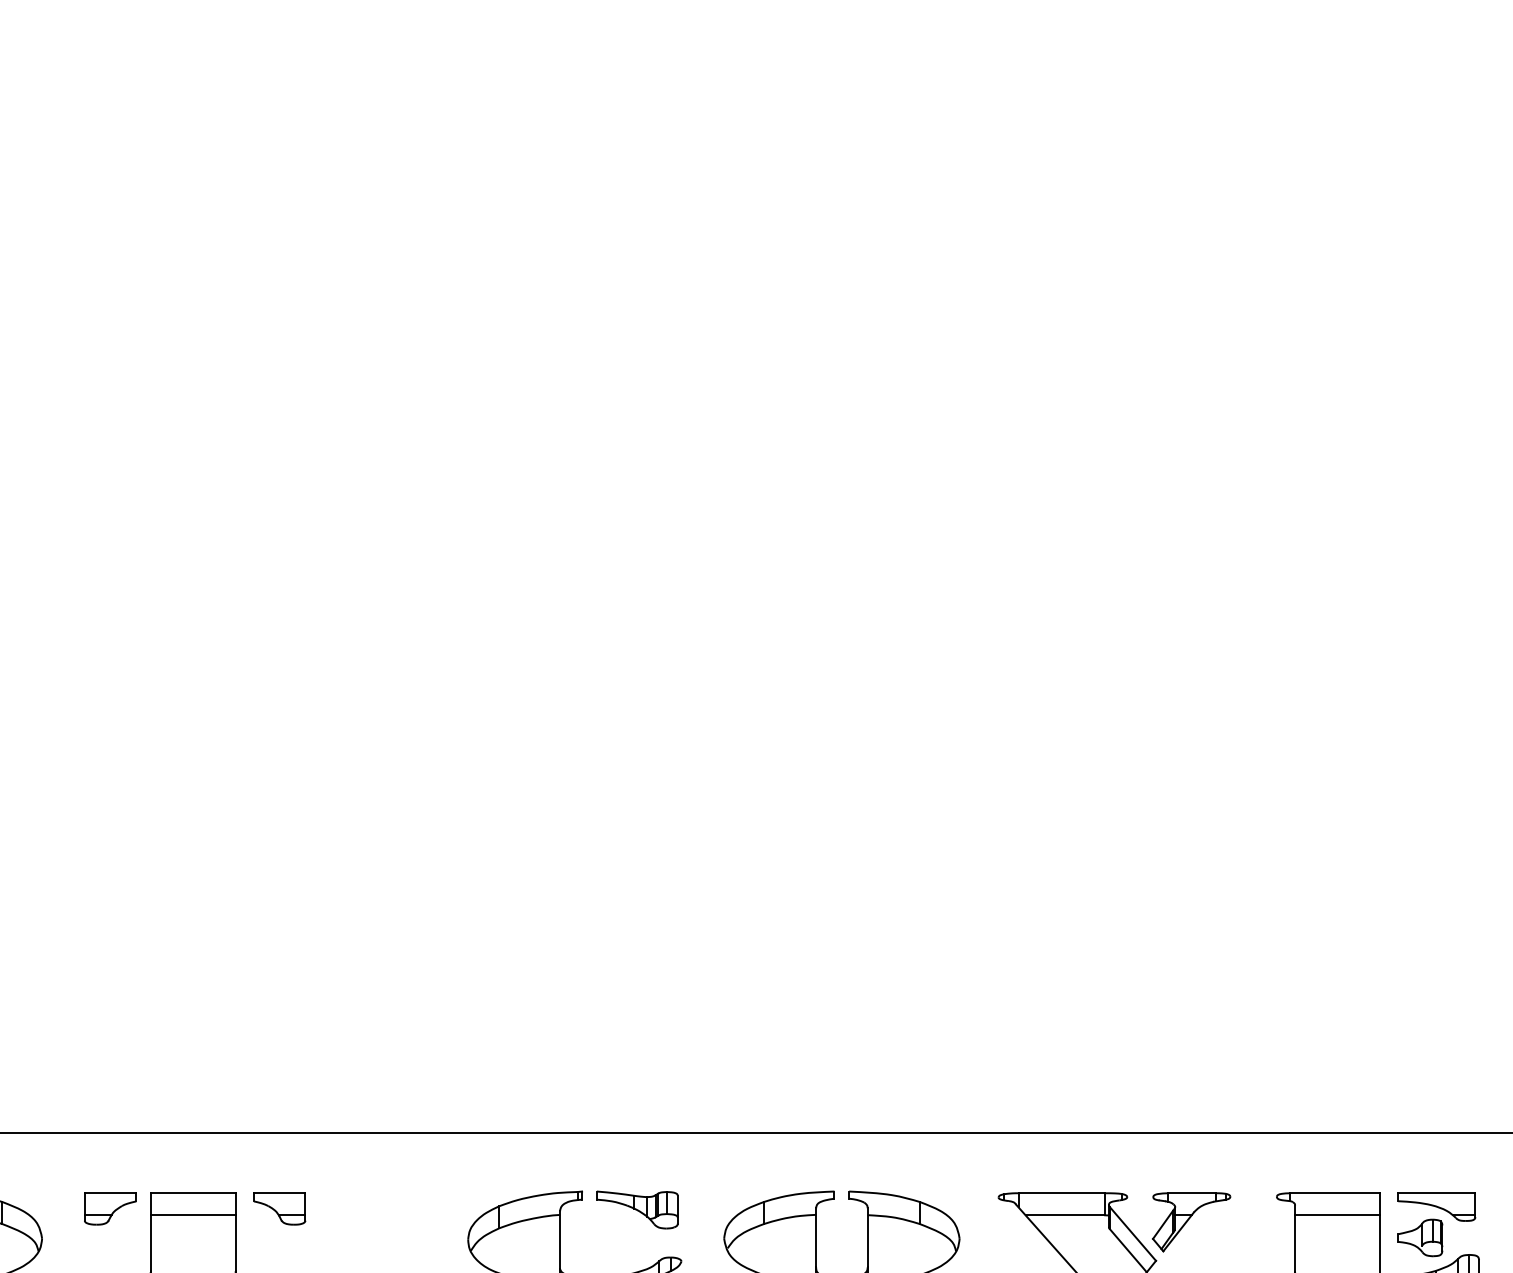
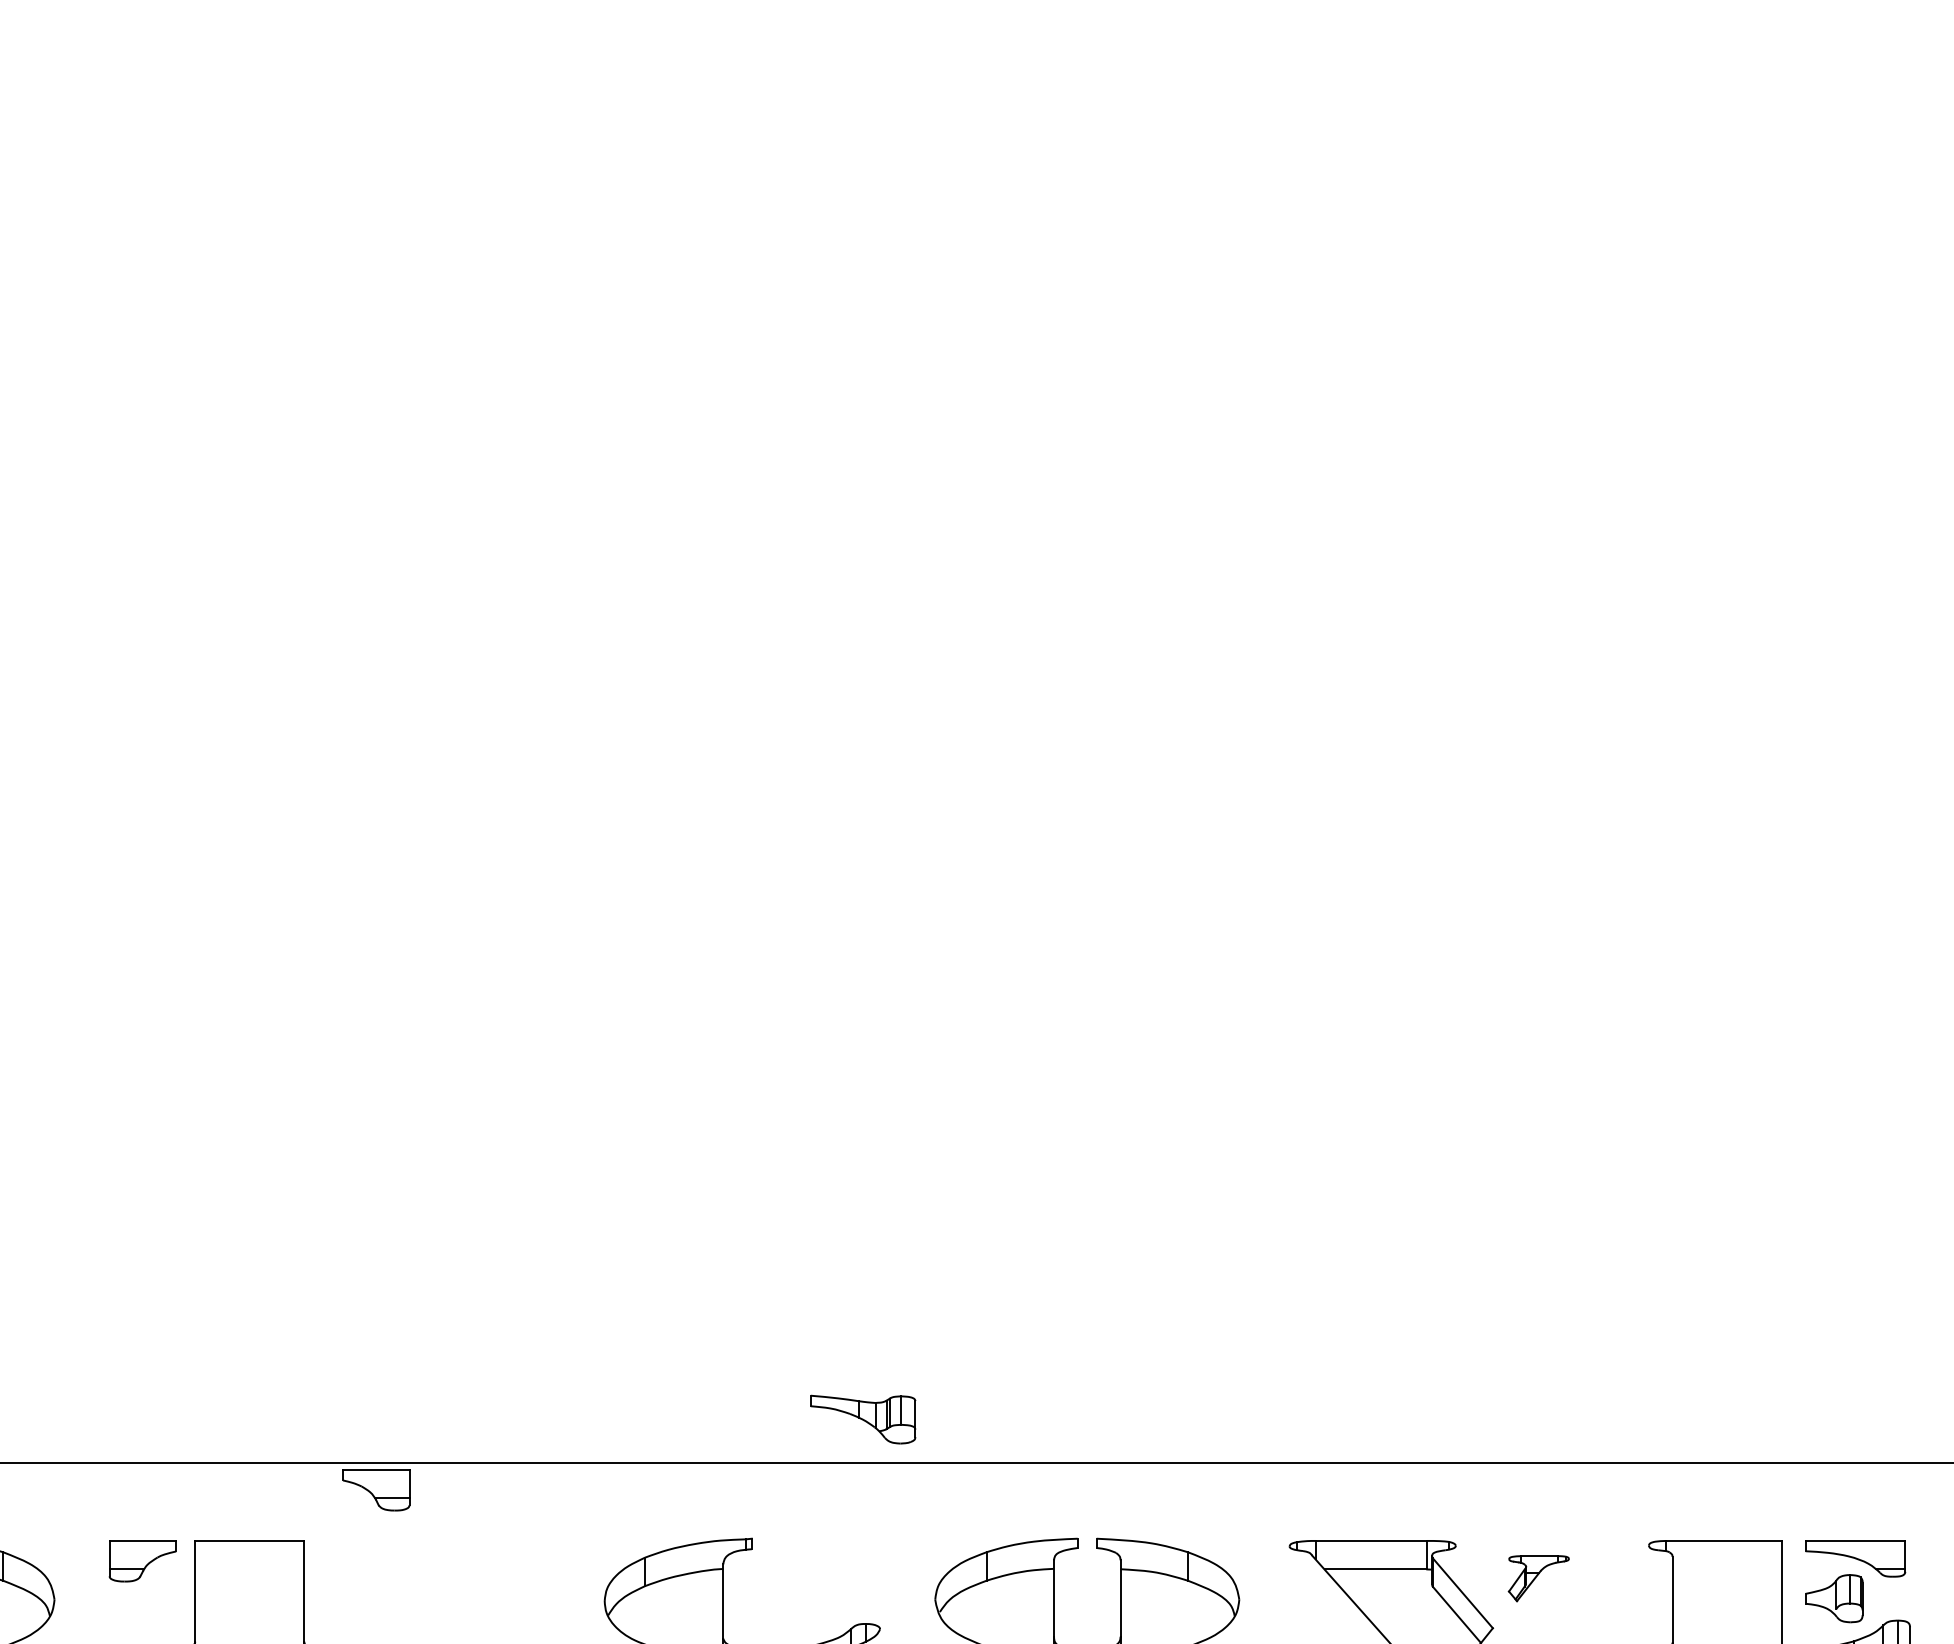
part: (279, 1209) -> (376, 1490), moved
part: (637, 1209) -> (863, 1419), moved
line: (193, 1215) -> (249, 1569), removed
line: (1336, 1215) -> (1726, 1569), removed
part: (1191, 1222) -> (1538, 1578), size x0.6

